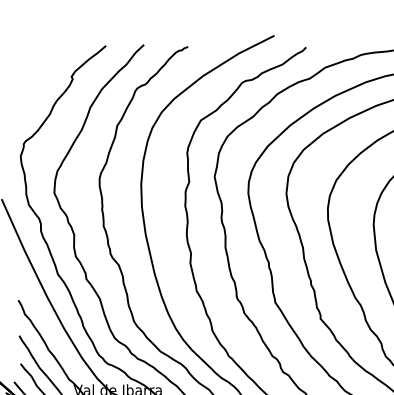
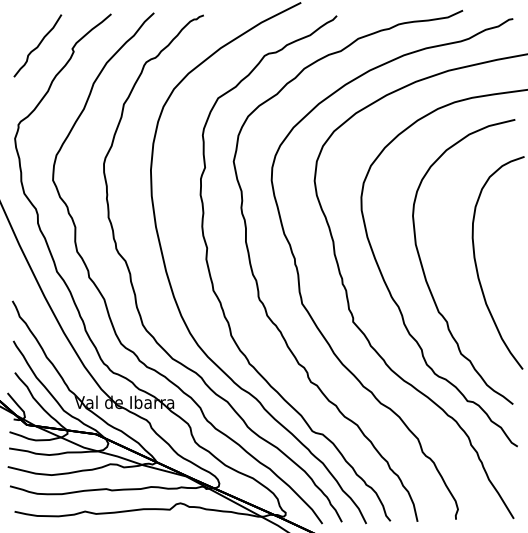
curve: (40, 73) -> (37, 45), added

